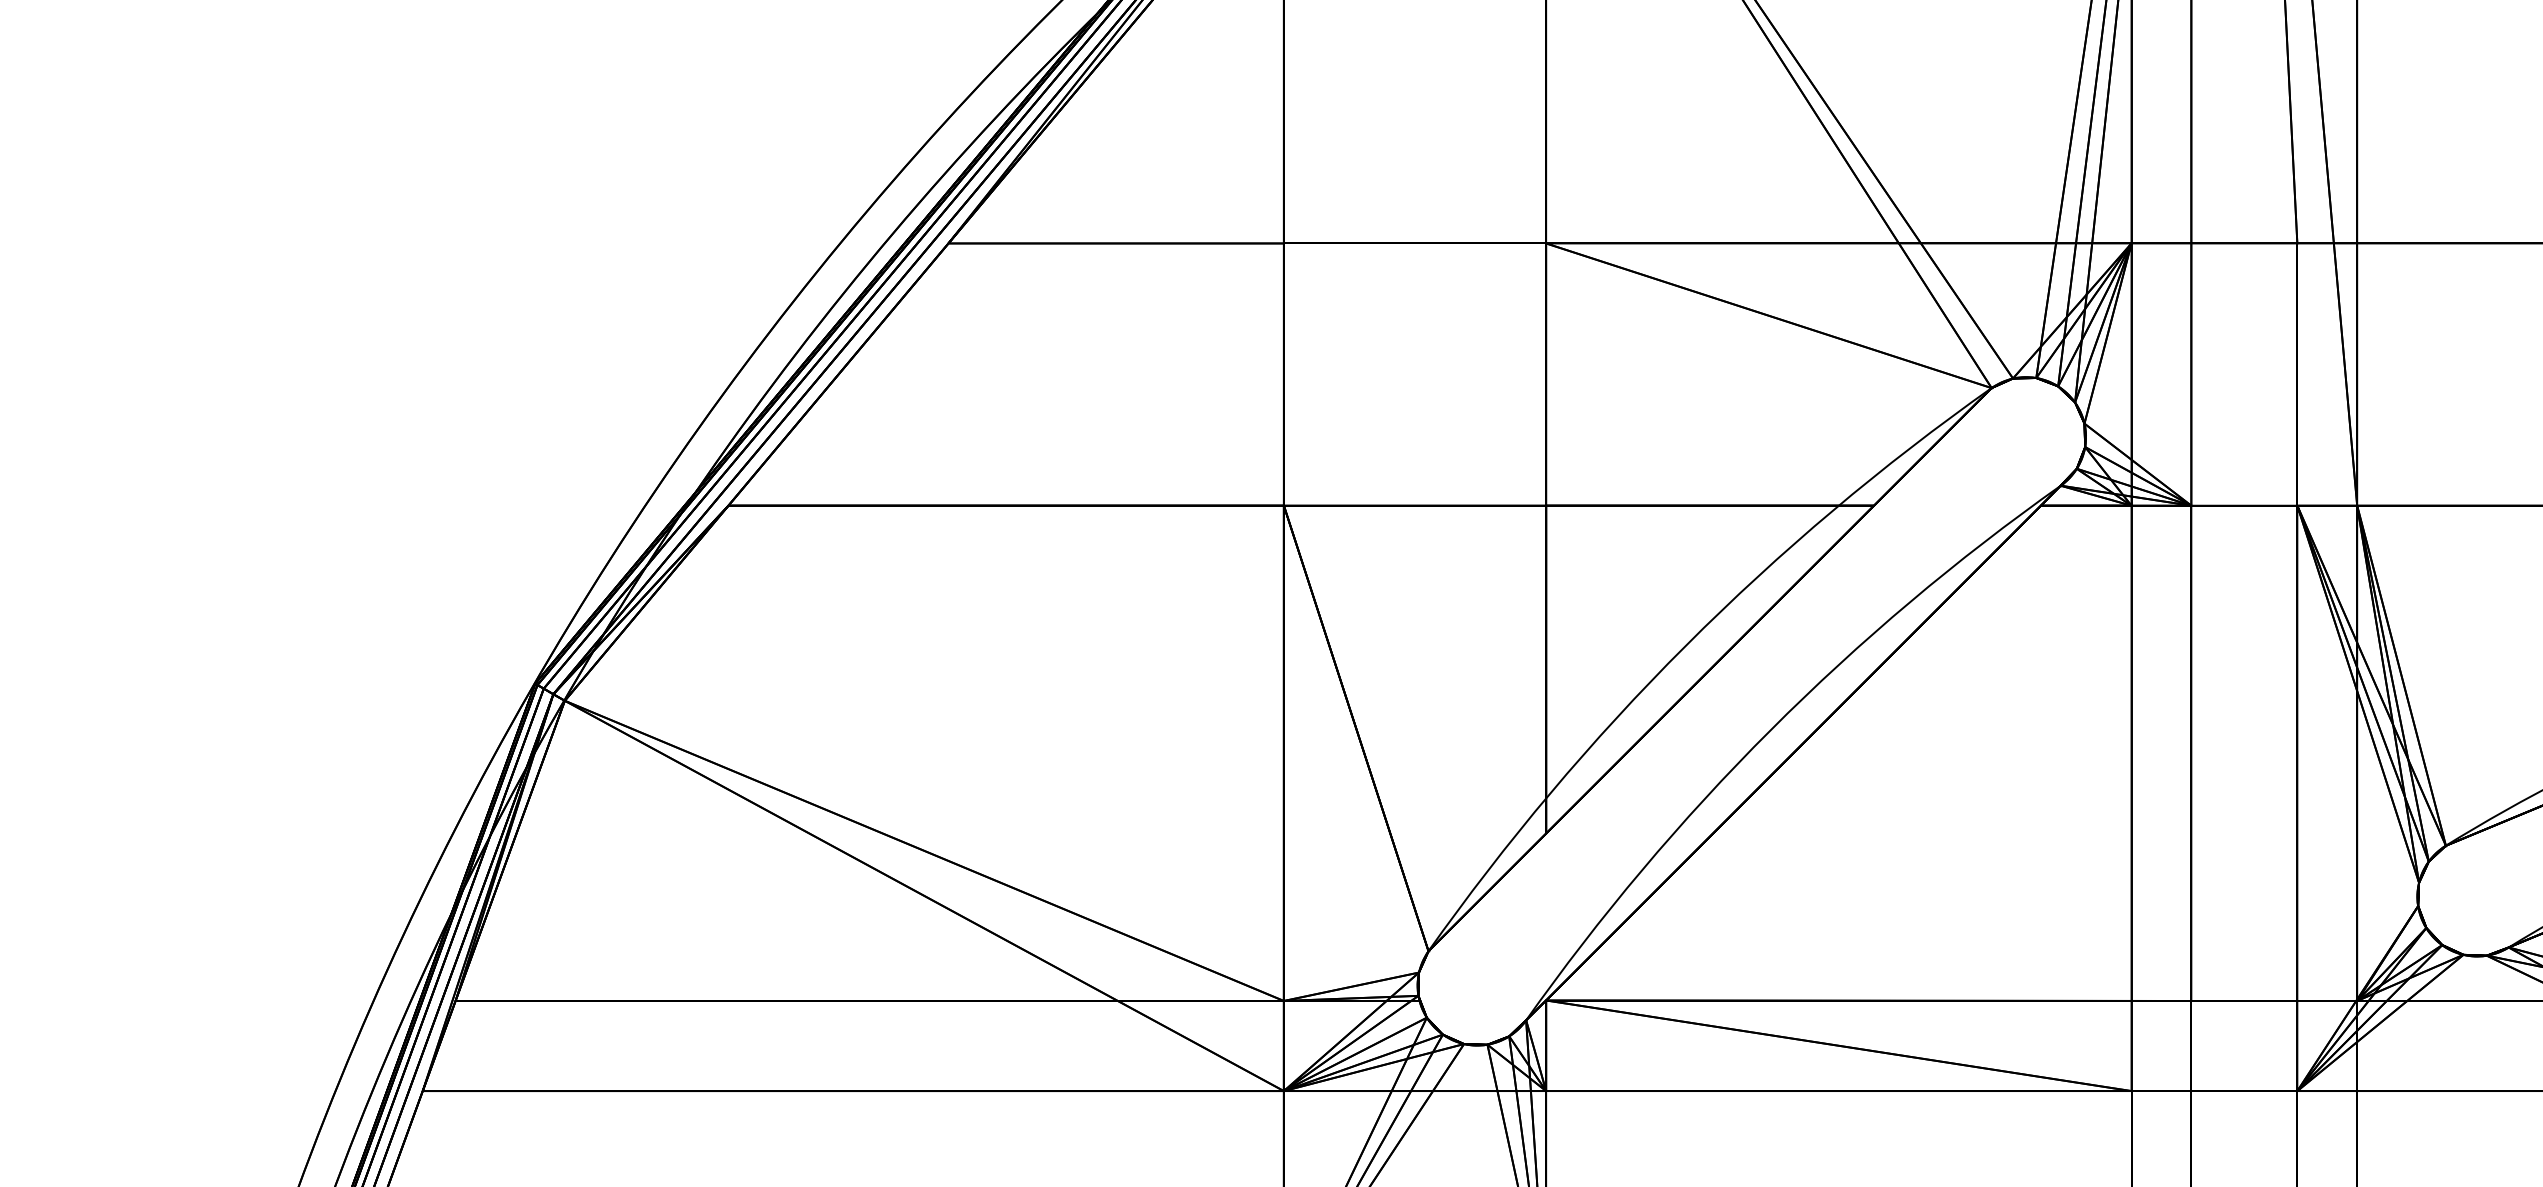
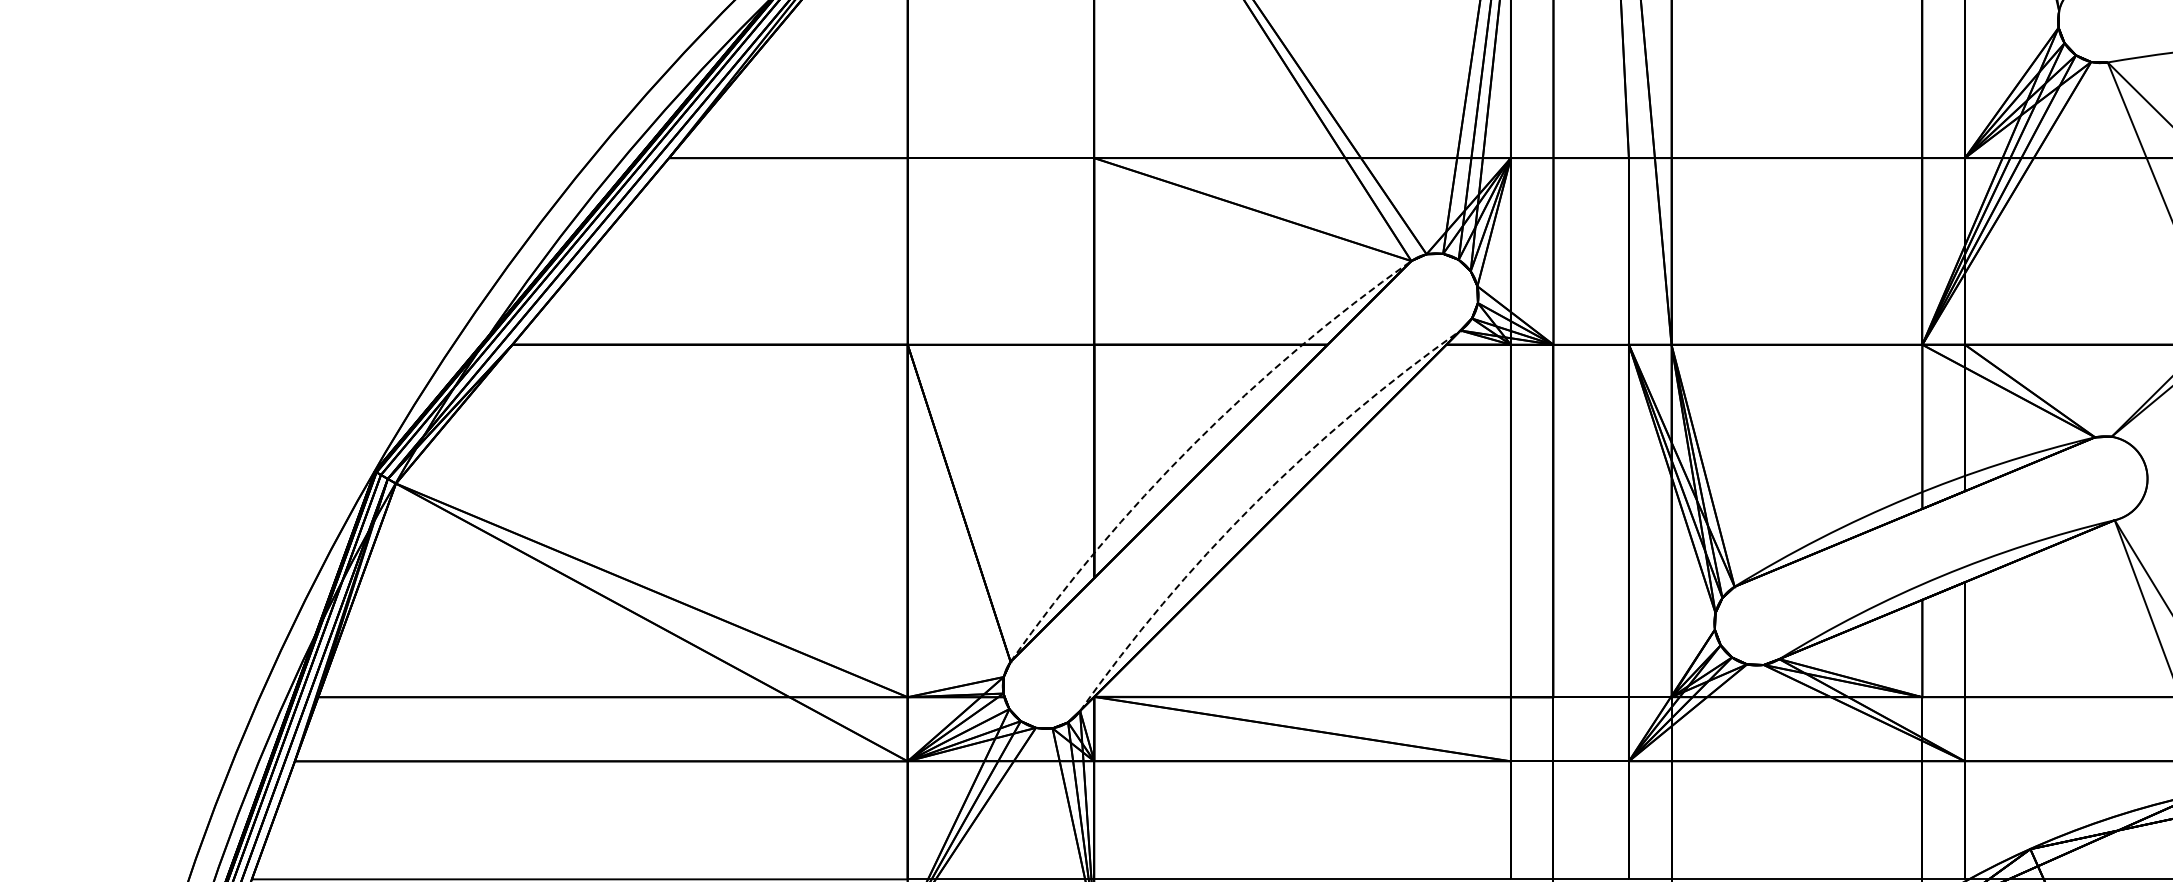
arc: (1685, 645) -> (1193, 444), solid -> dashed
arc: (1771, 730) -> (1254, 504), solid -> dashed

